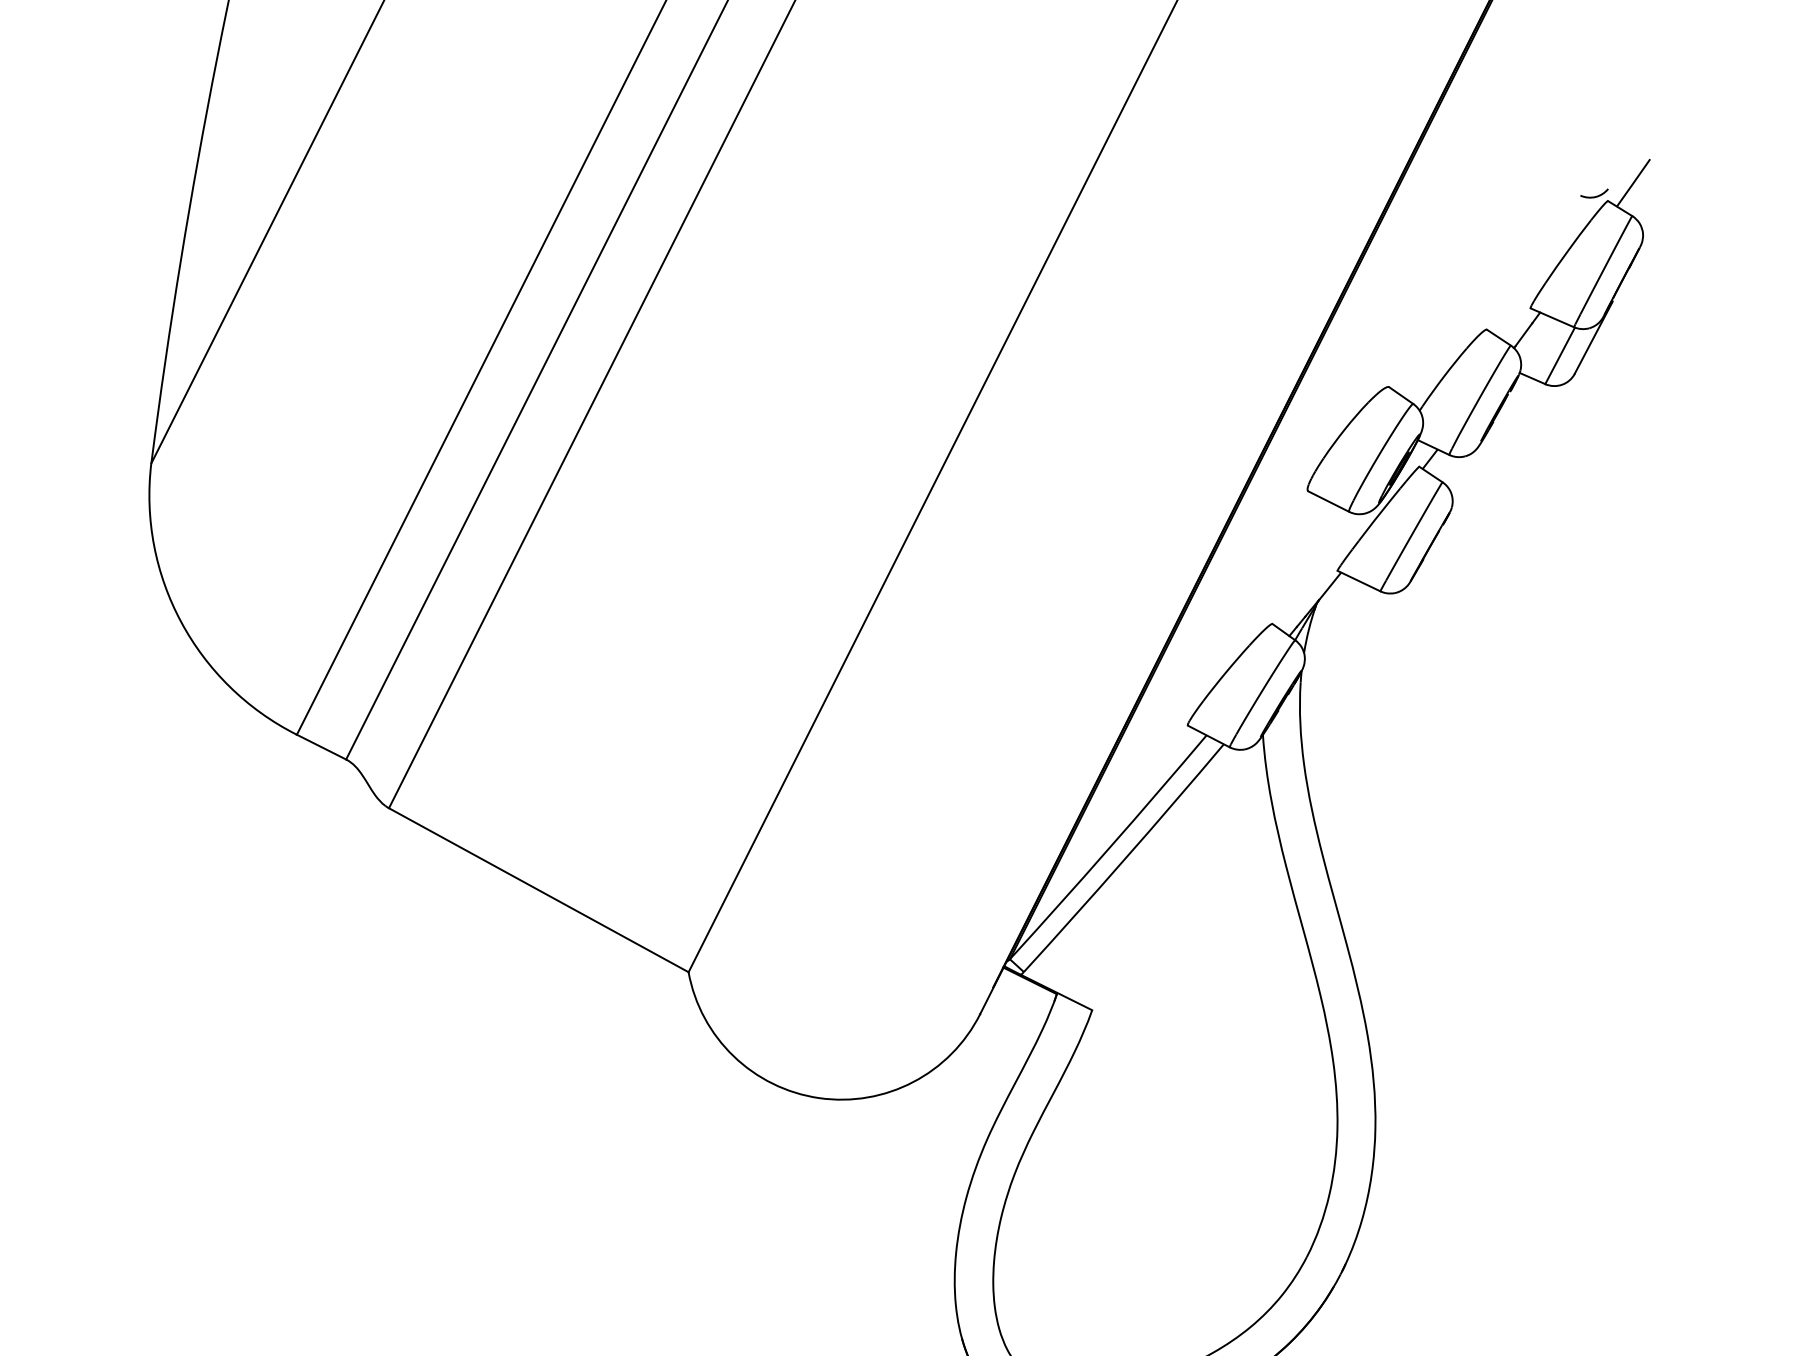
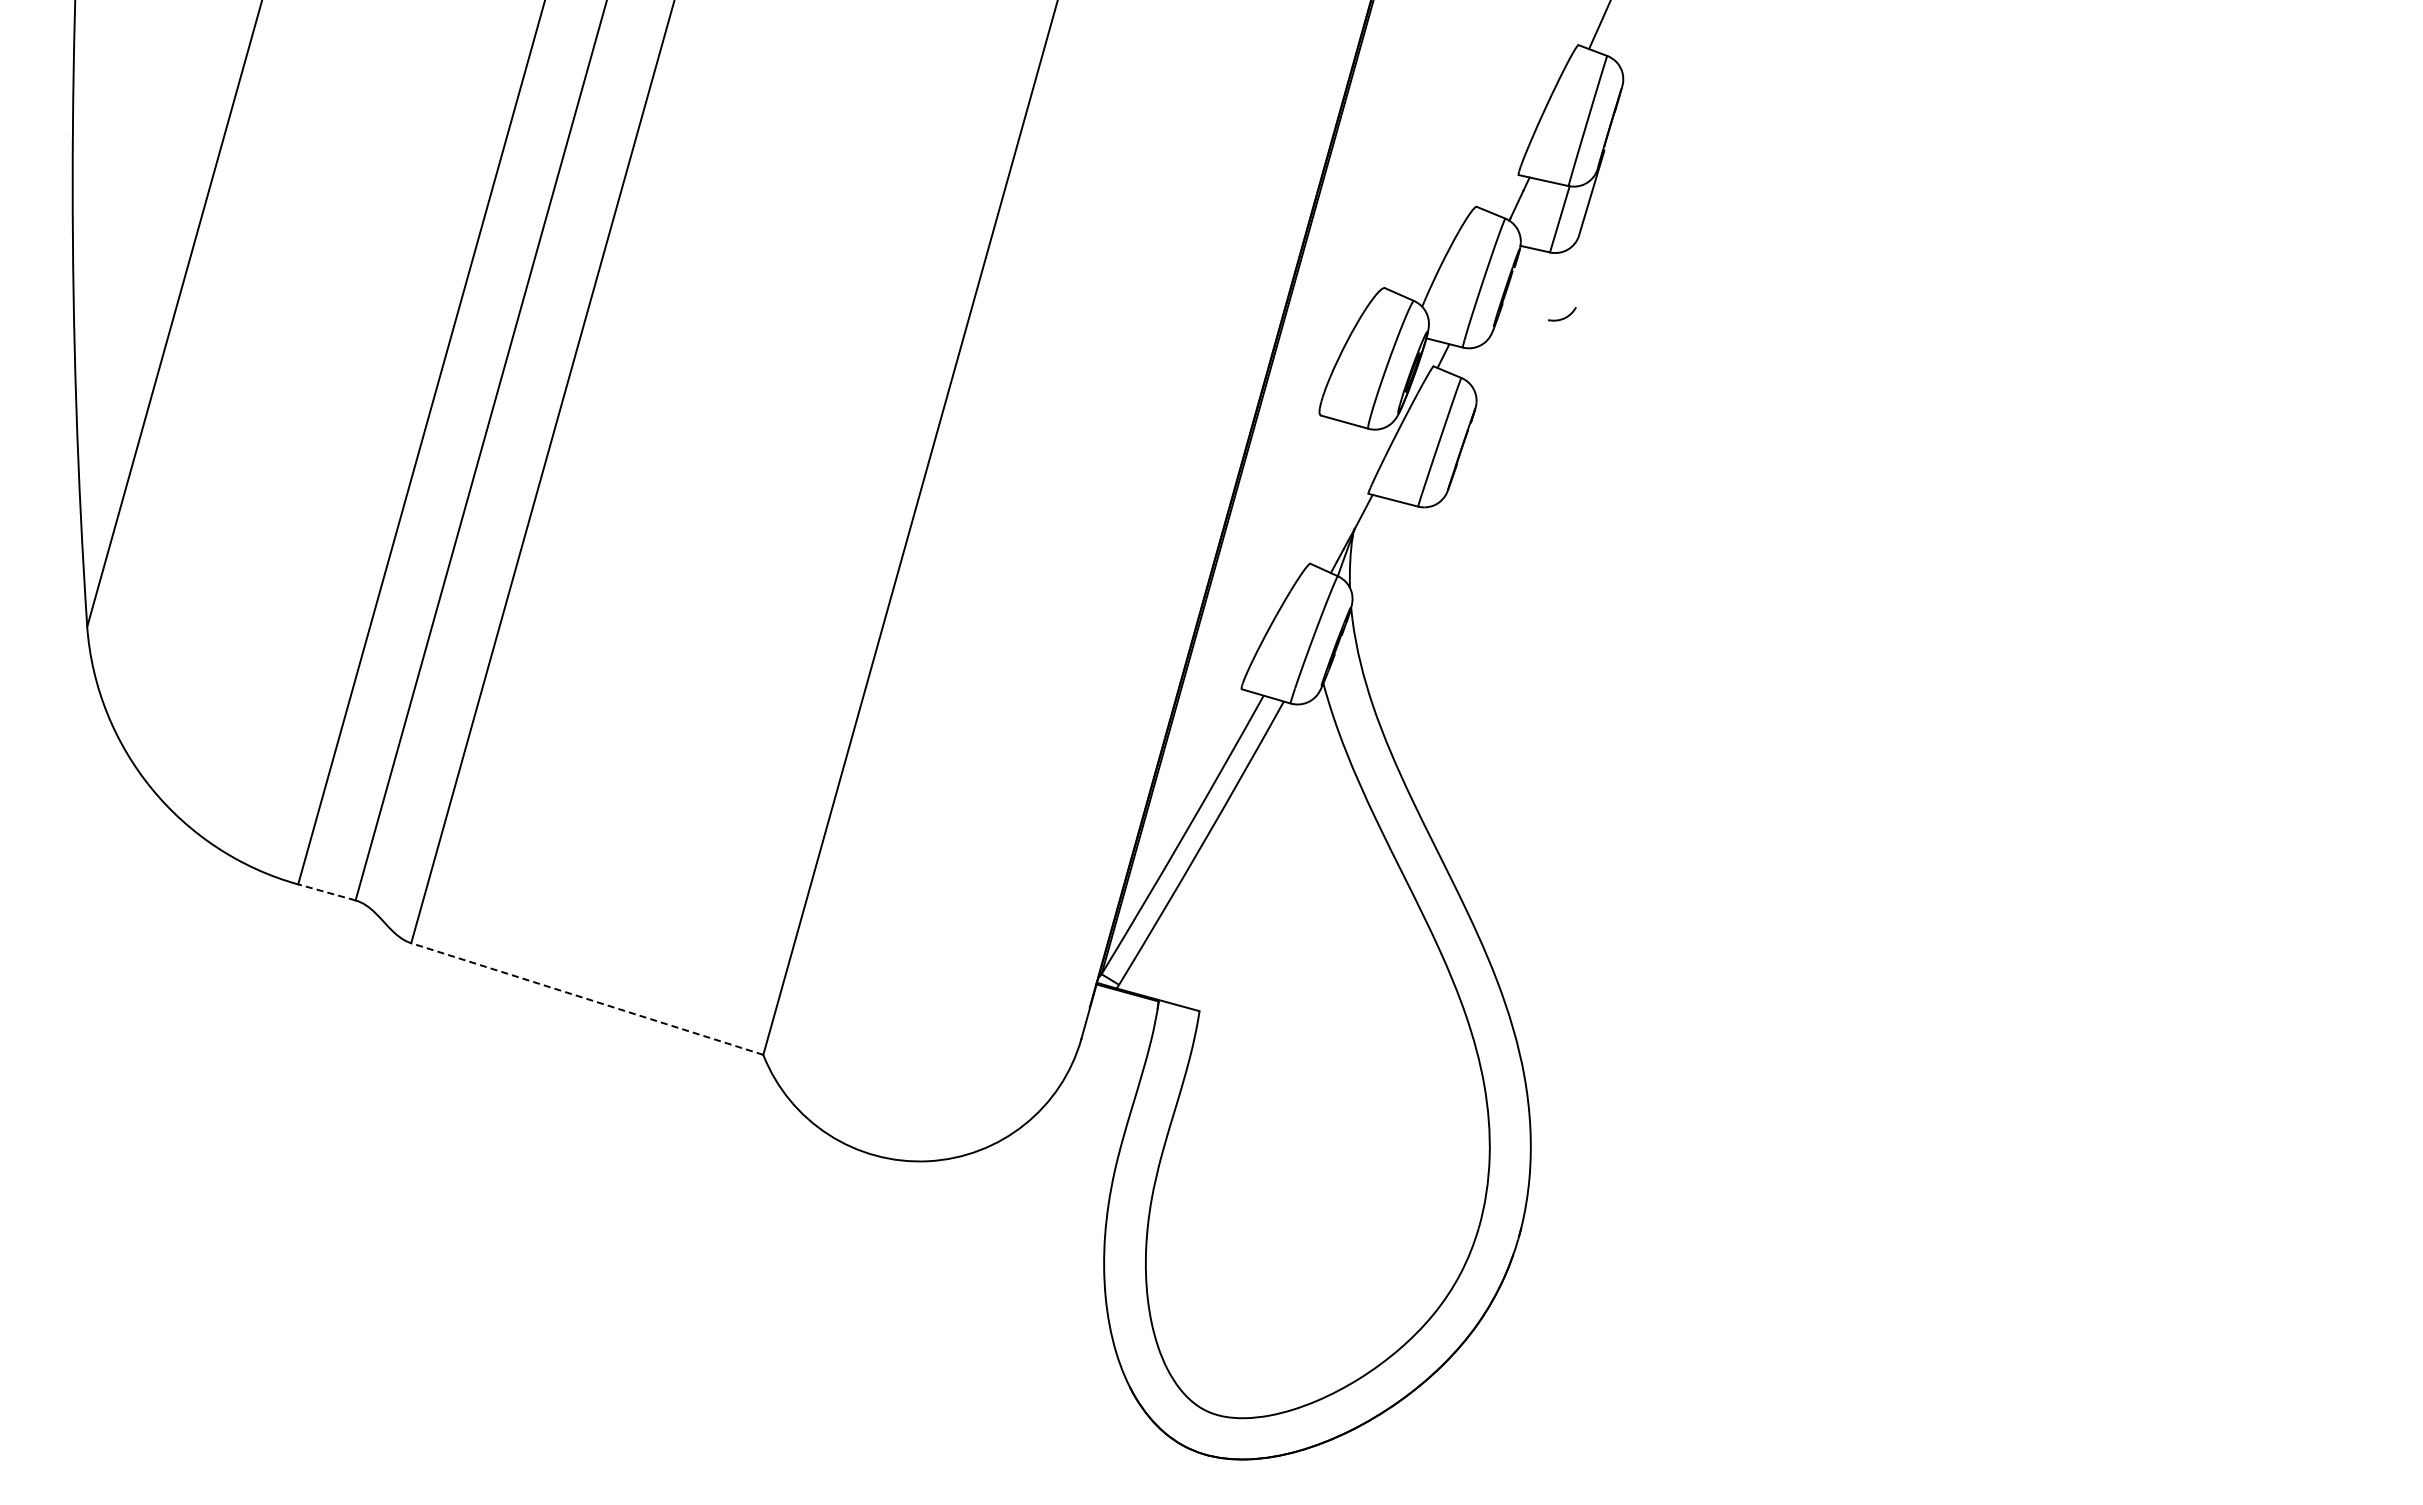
curve: (1594, 196) -> (1563, 317), moved
line: (321, 747) -> (326, 892), solid -> dashed
line: (538, 890) -> (587, 999), solid -> dashed

